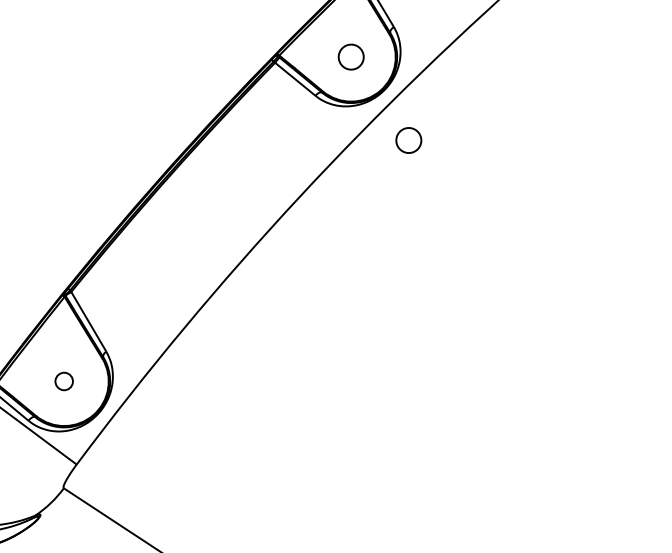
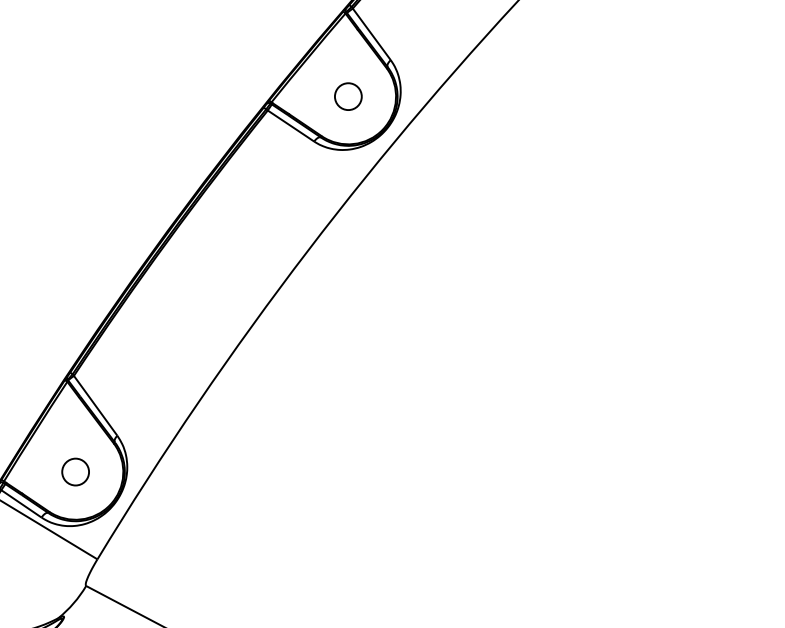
circle: (408, 140) -> (418, 179), removed
circle: (64, 380) -> (75, 471), size x1.43

